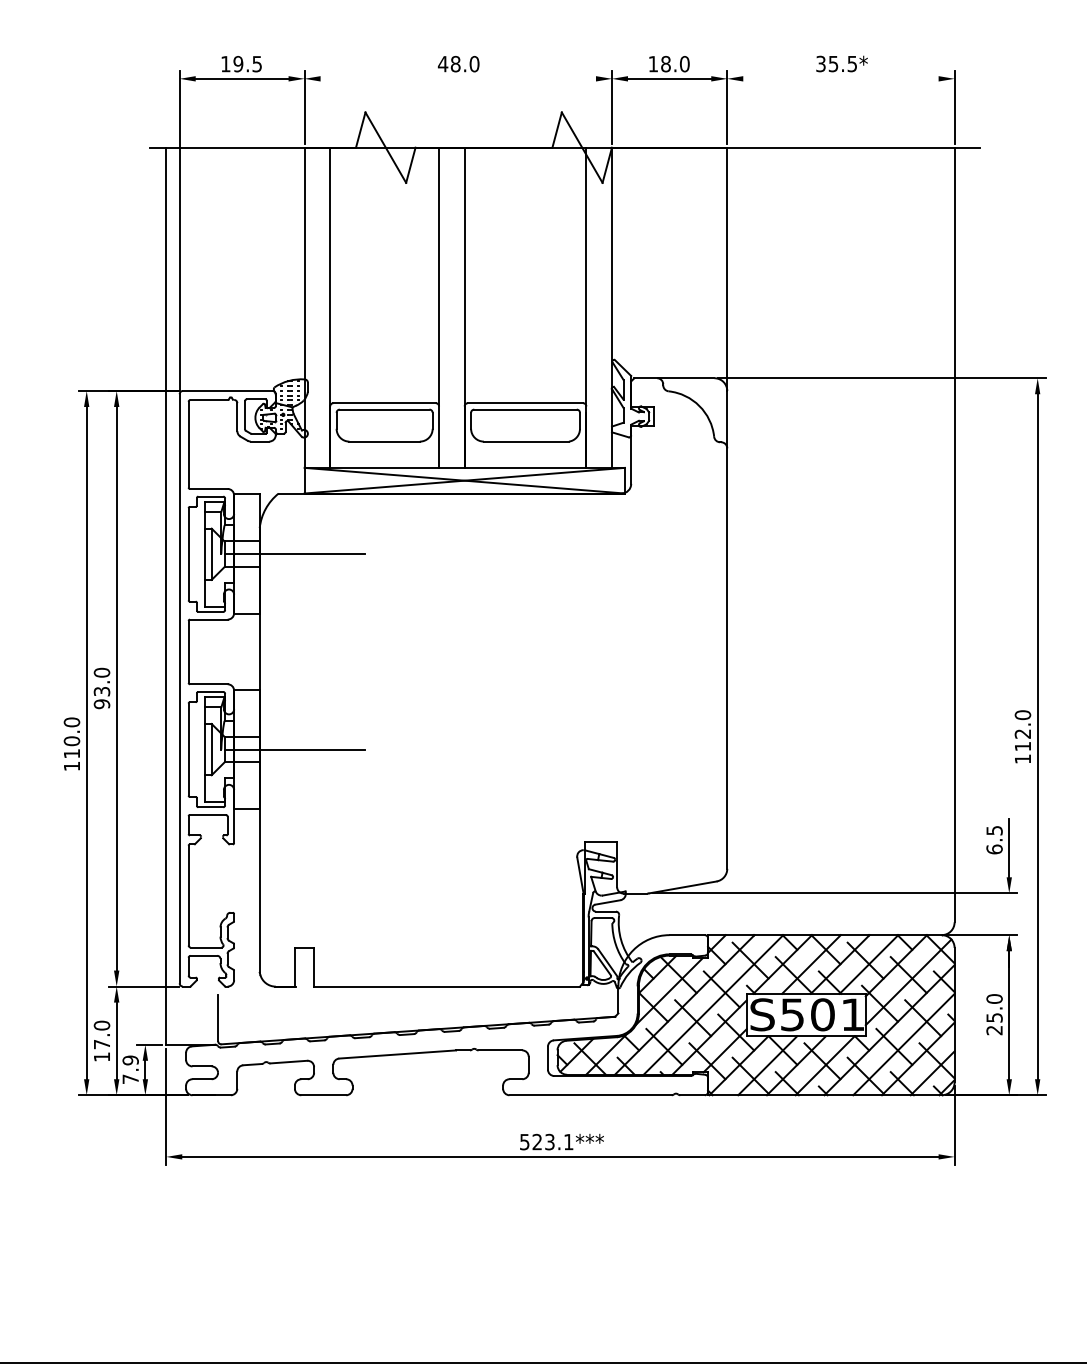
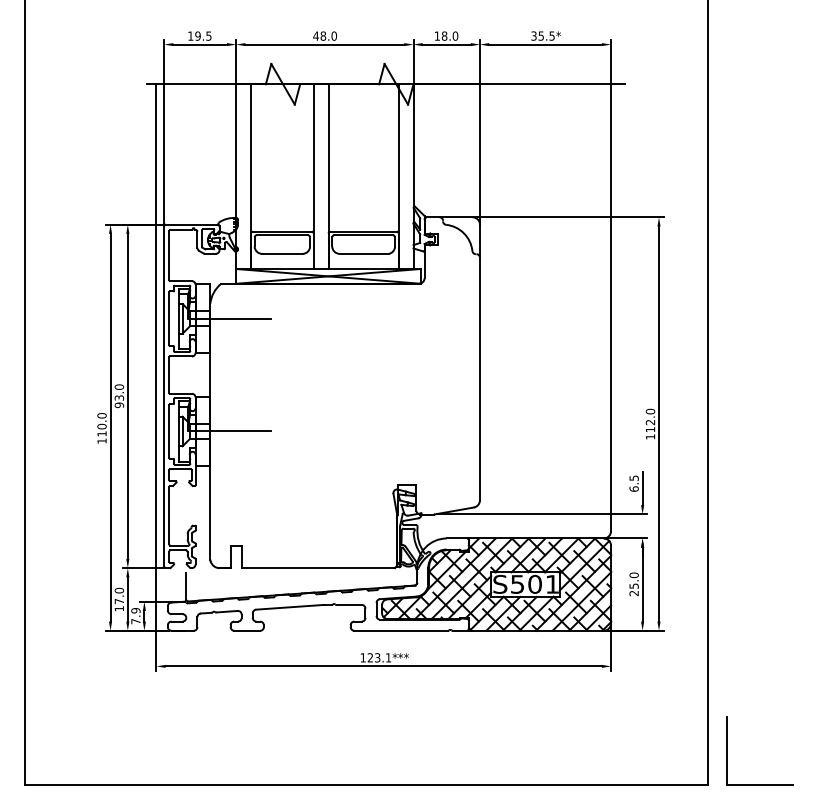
line: (457, 78) -> (324, 44), added
line: (840, 78) -> (545, 44), added
text: (523, 1141) -> (362, 657), 523.1*** -> 123.1***

